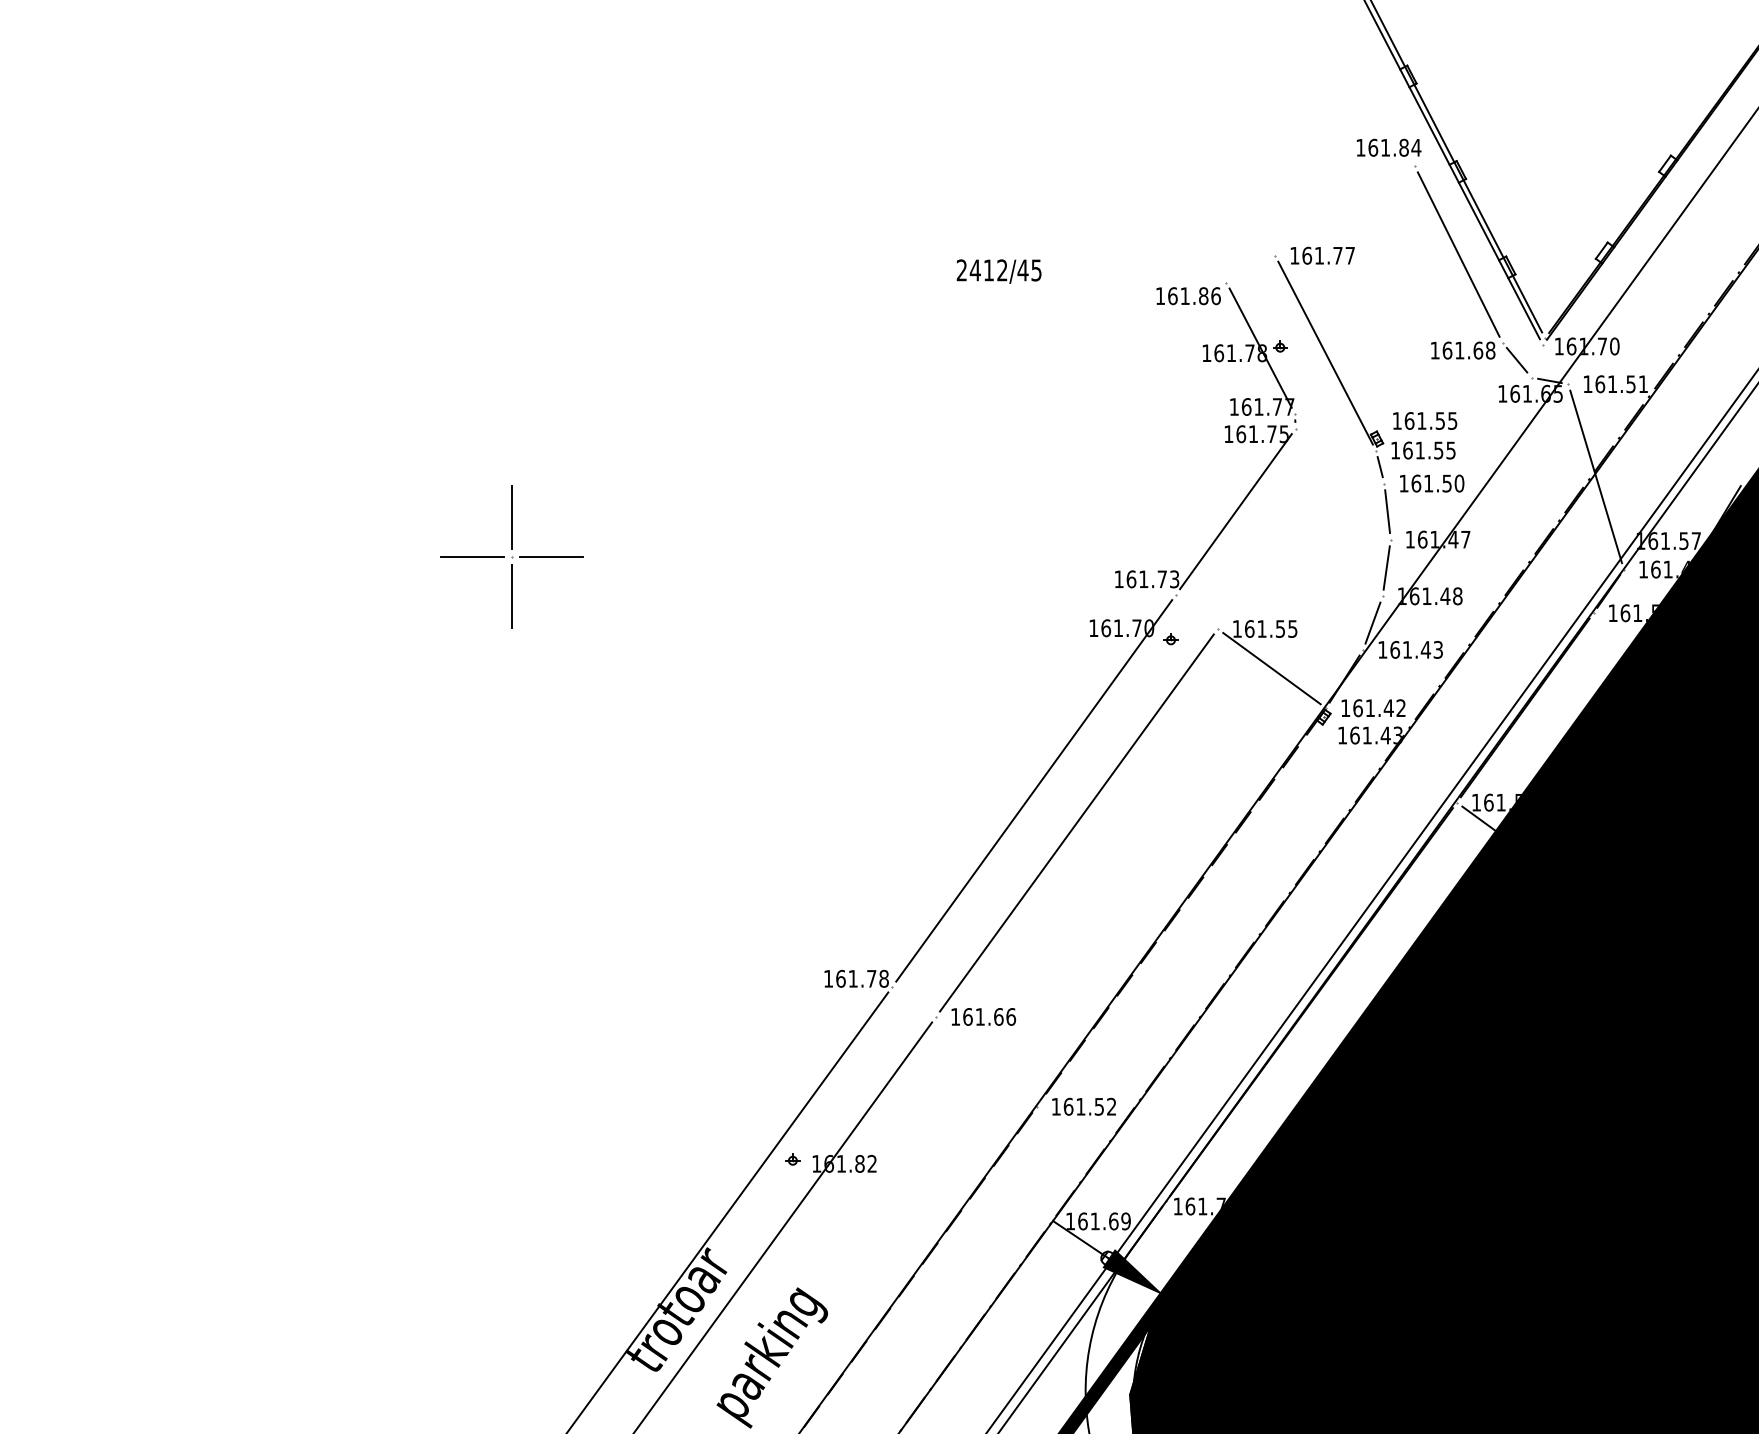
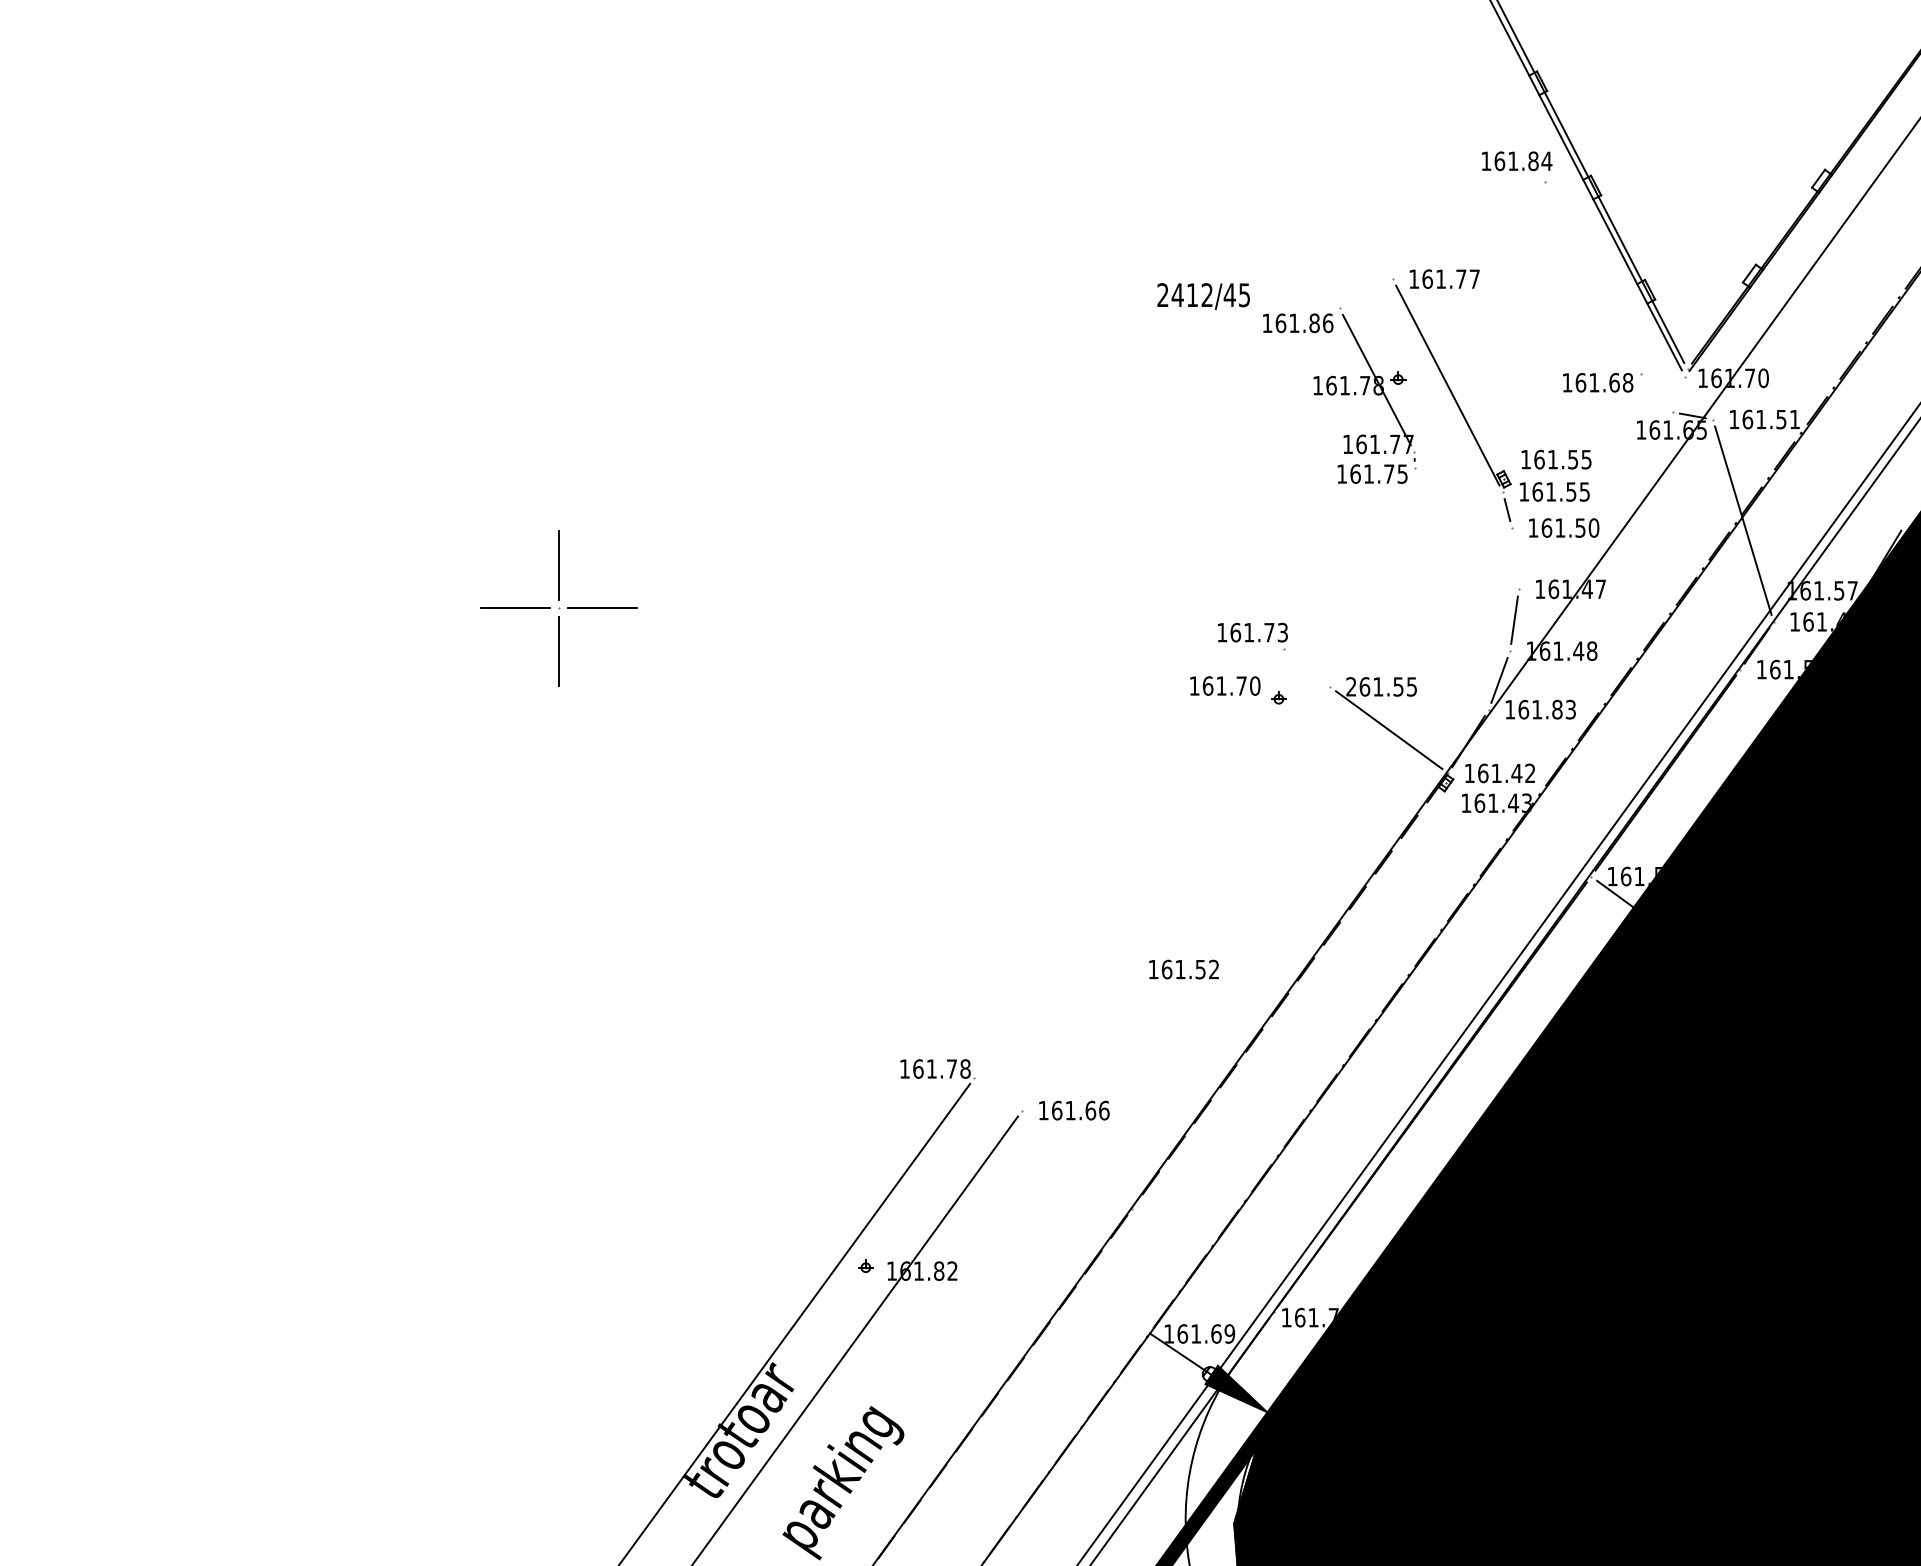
line: (1458, 254) -> (1592, 277), removed
text: (998, 271) -> (1202, 296), moved
line: (1516, 359) -> (1656, 392), removed
line: (1235, 511) -> (1349, 558), removed
line: (1387, 511) -> (1515, 558), removed
text: (1236, 628) -> (1350, 686), 161.55 -> 261.55
text: (1425, 649) -> (1556, 709), 161.43 -> 161.83
line: (1034, 790) -> (1129, 863), removed
line: (1076, 822) -> (1175, 898), removed
text: (1083, 1106) -> (1183, 969), moved

